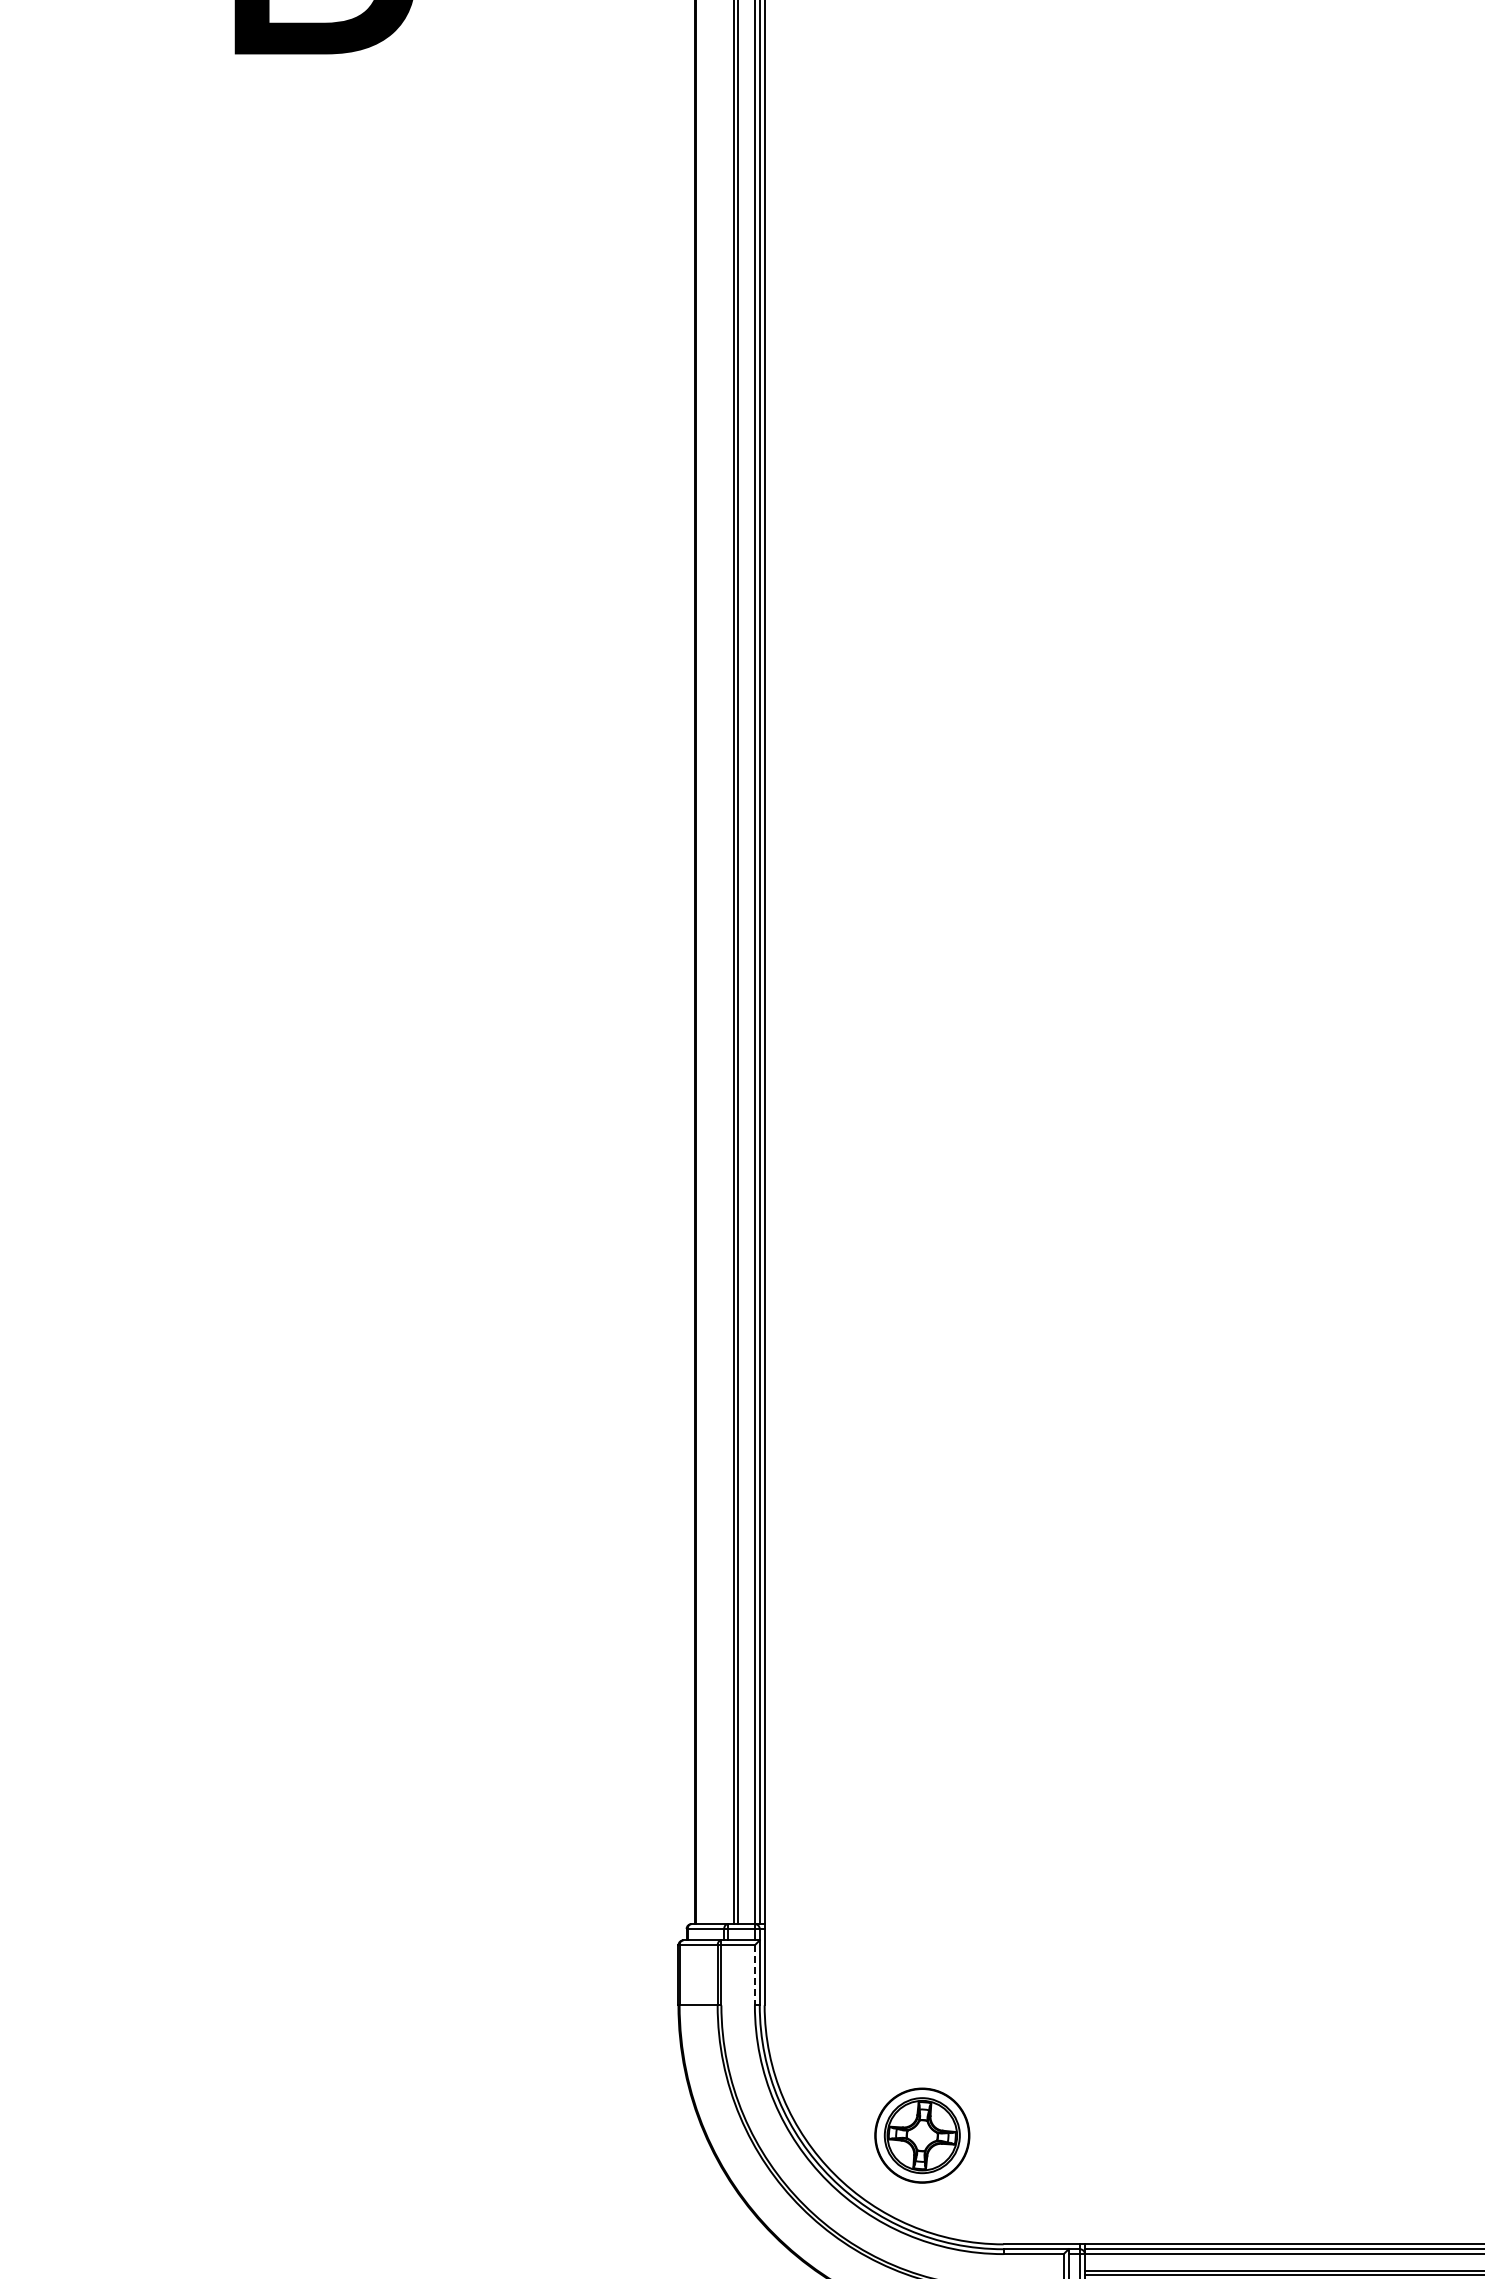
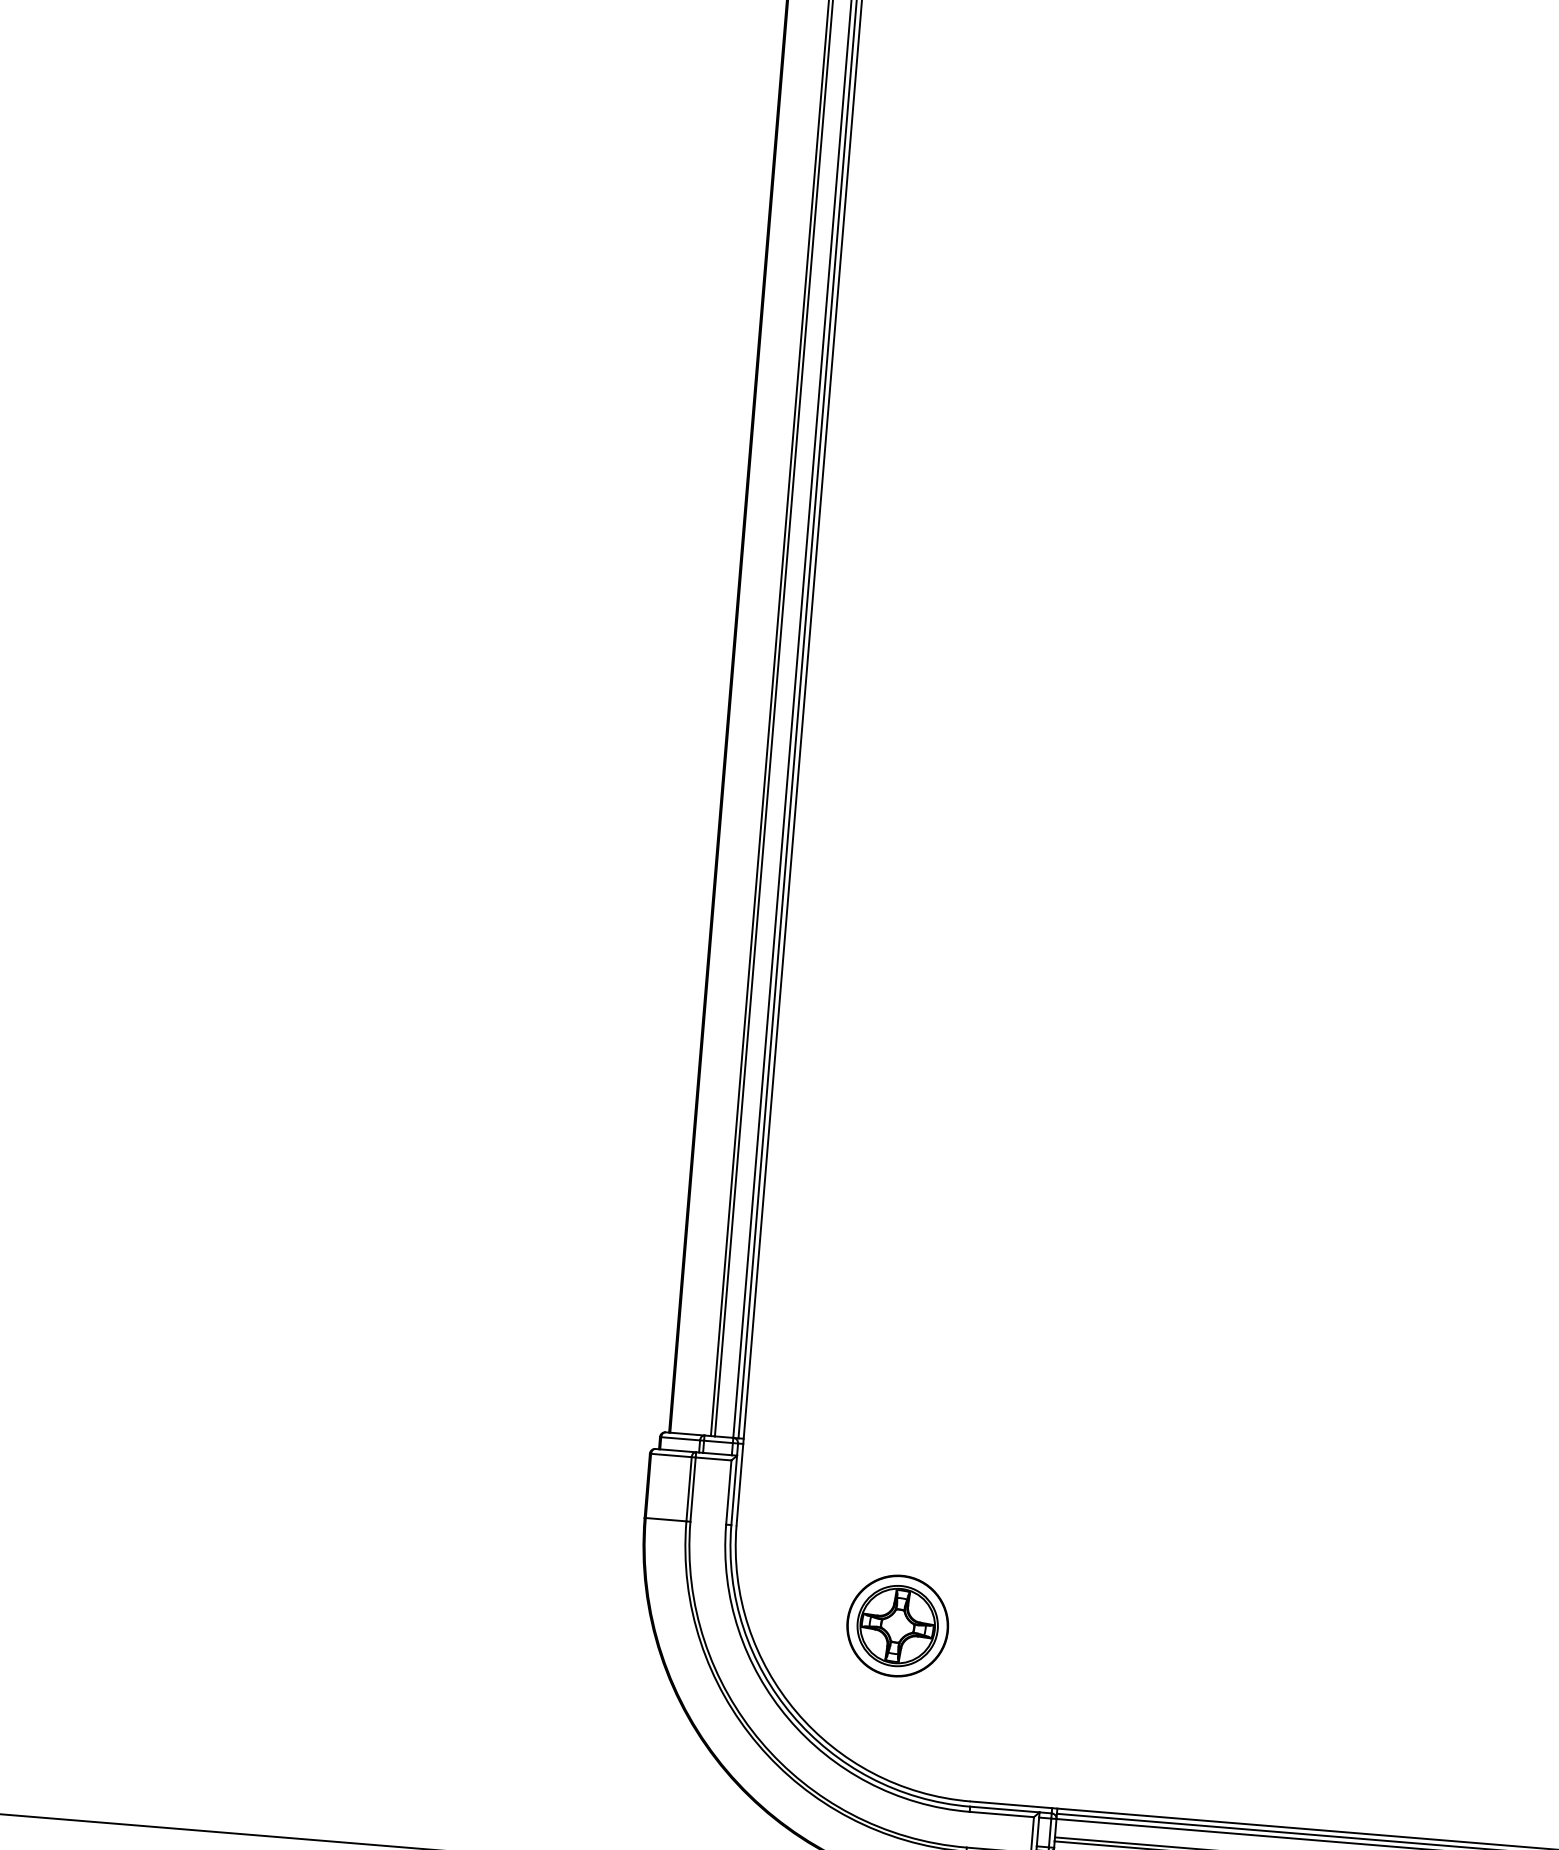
line: (754, 1975) -> (728, 1492), dashed -> solid
part: (922, 2135) -> (897, 1625), moved

